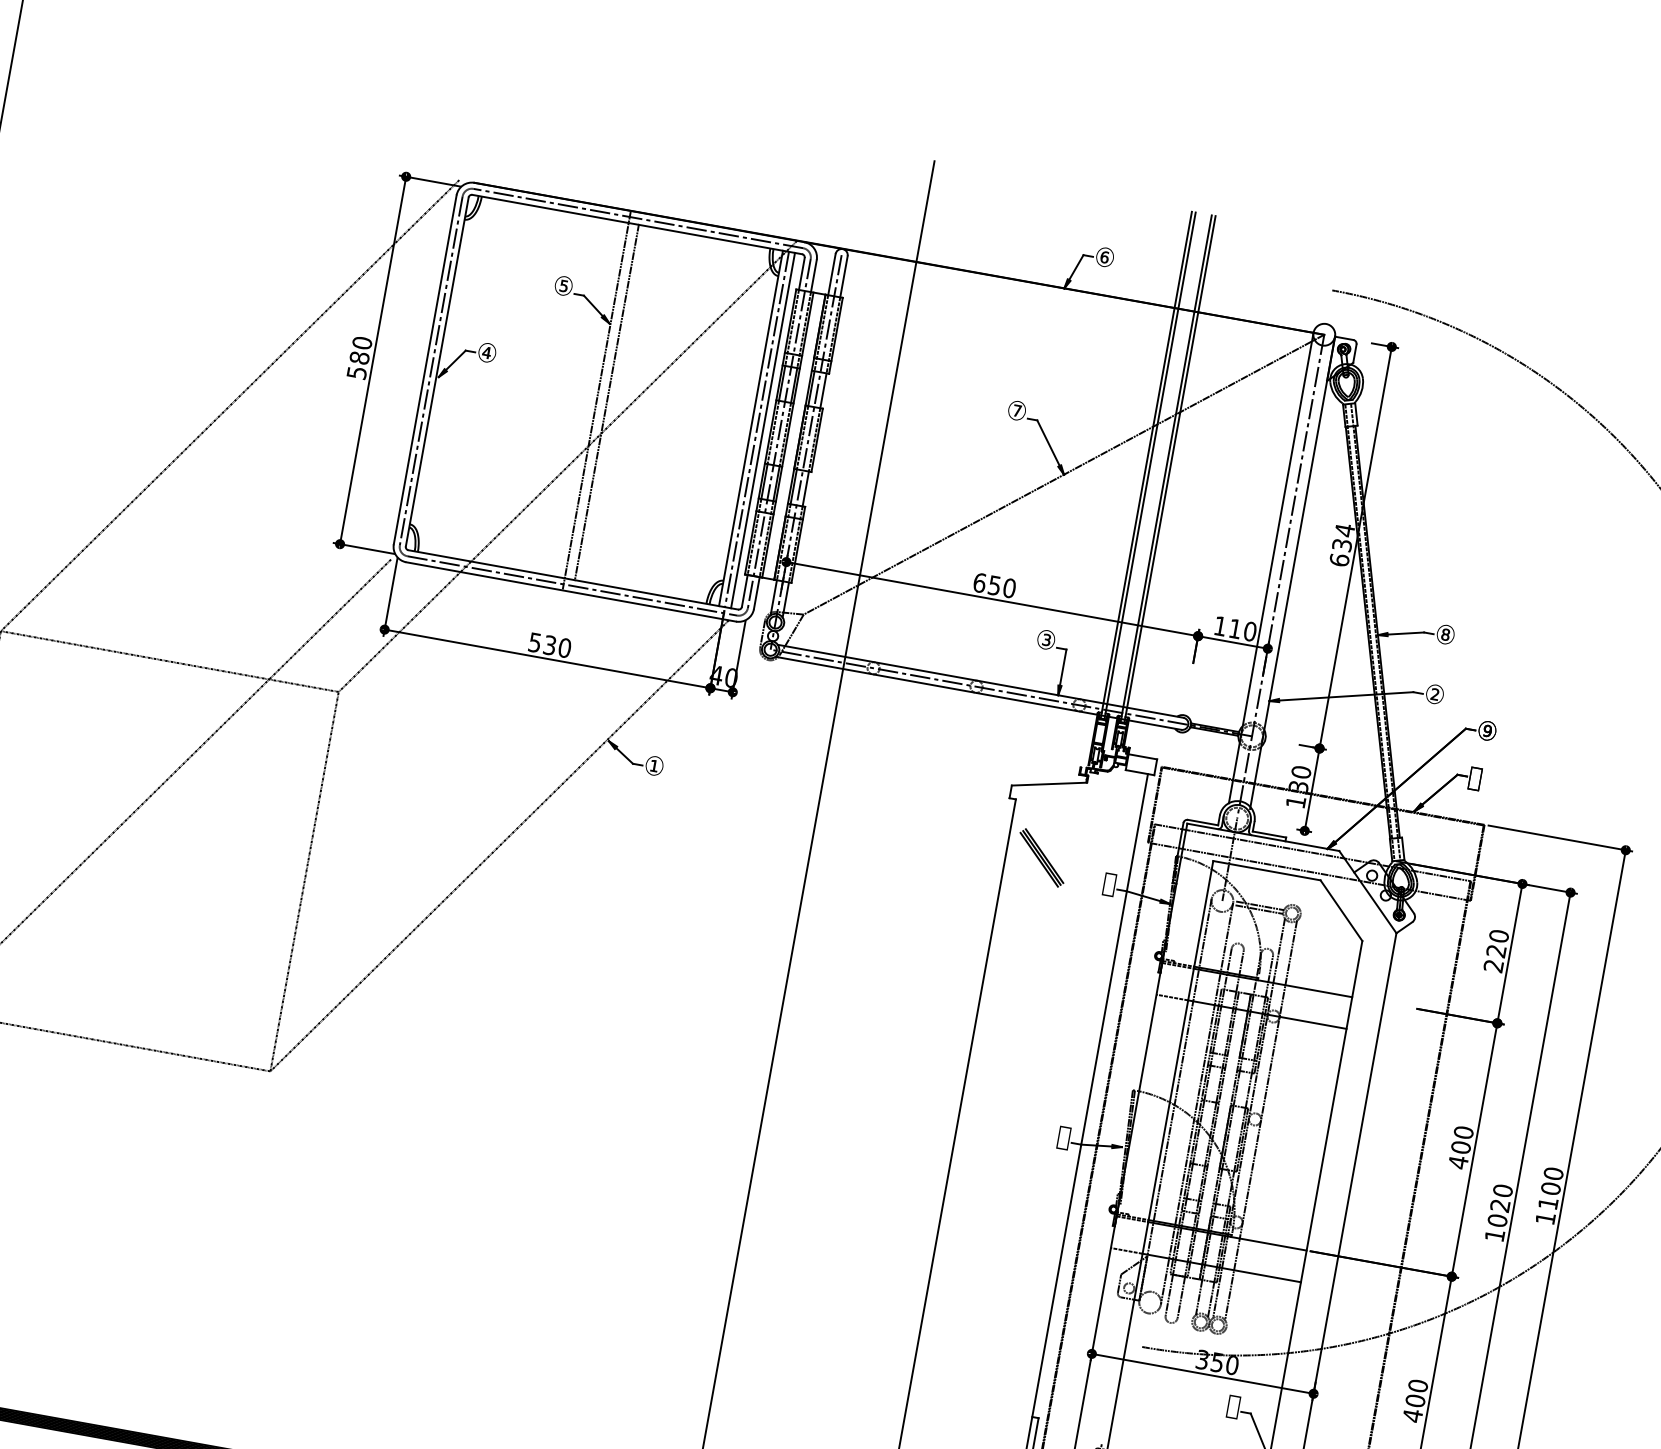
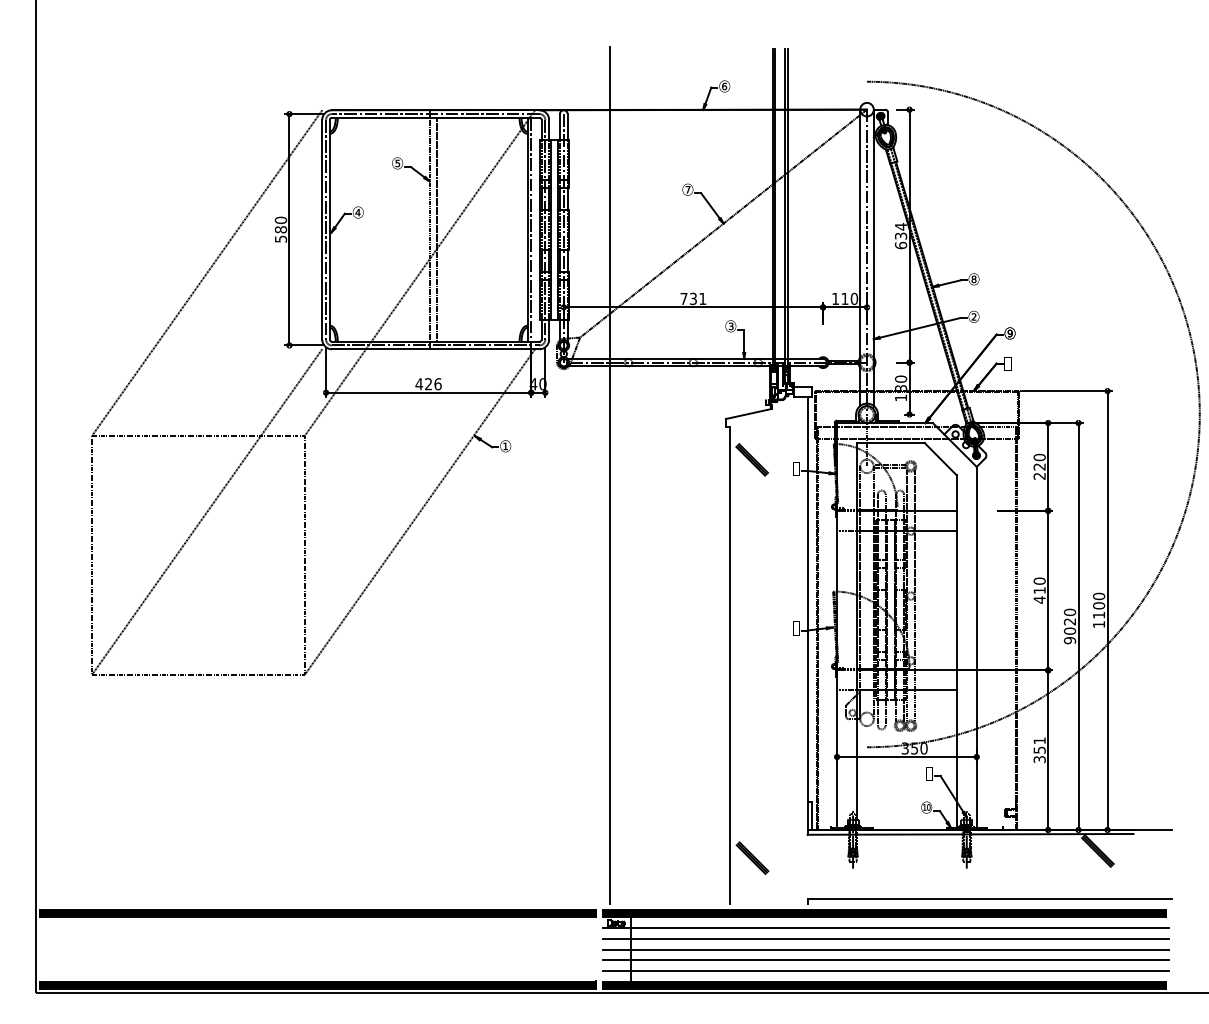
line: (763, 430) -> (535, 229), removed
text: (994, 584) -> (693, 298), 650 -> 731
text: (549, 645) -> (428, 384), 530 -> 426
text: (1460, 1147) -> (1039, 590), 400 -> 410
text: (1494, 1235) -> (1069, 640), 1020 -> 9020
text: (1415, 1401) -> (1039, 750), 400 -> 351

